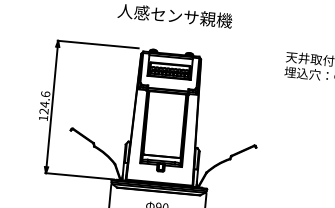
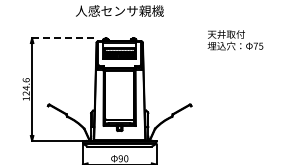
line: (97, 44) -> (62, 38), solid -> dashed

